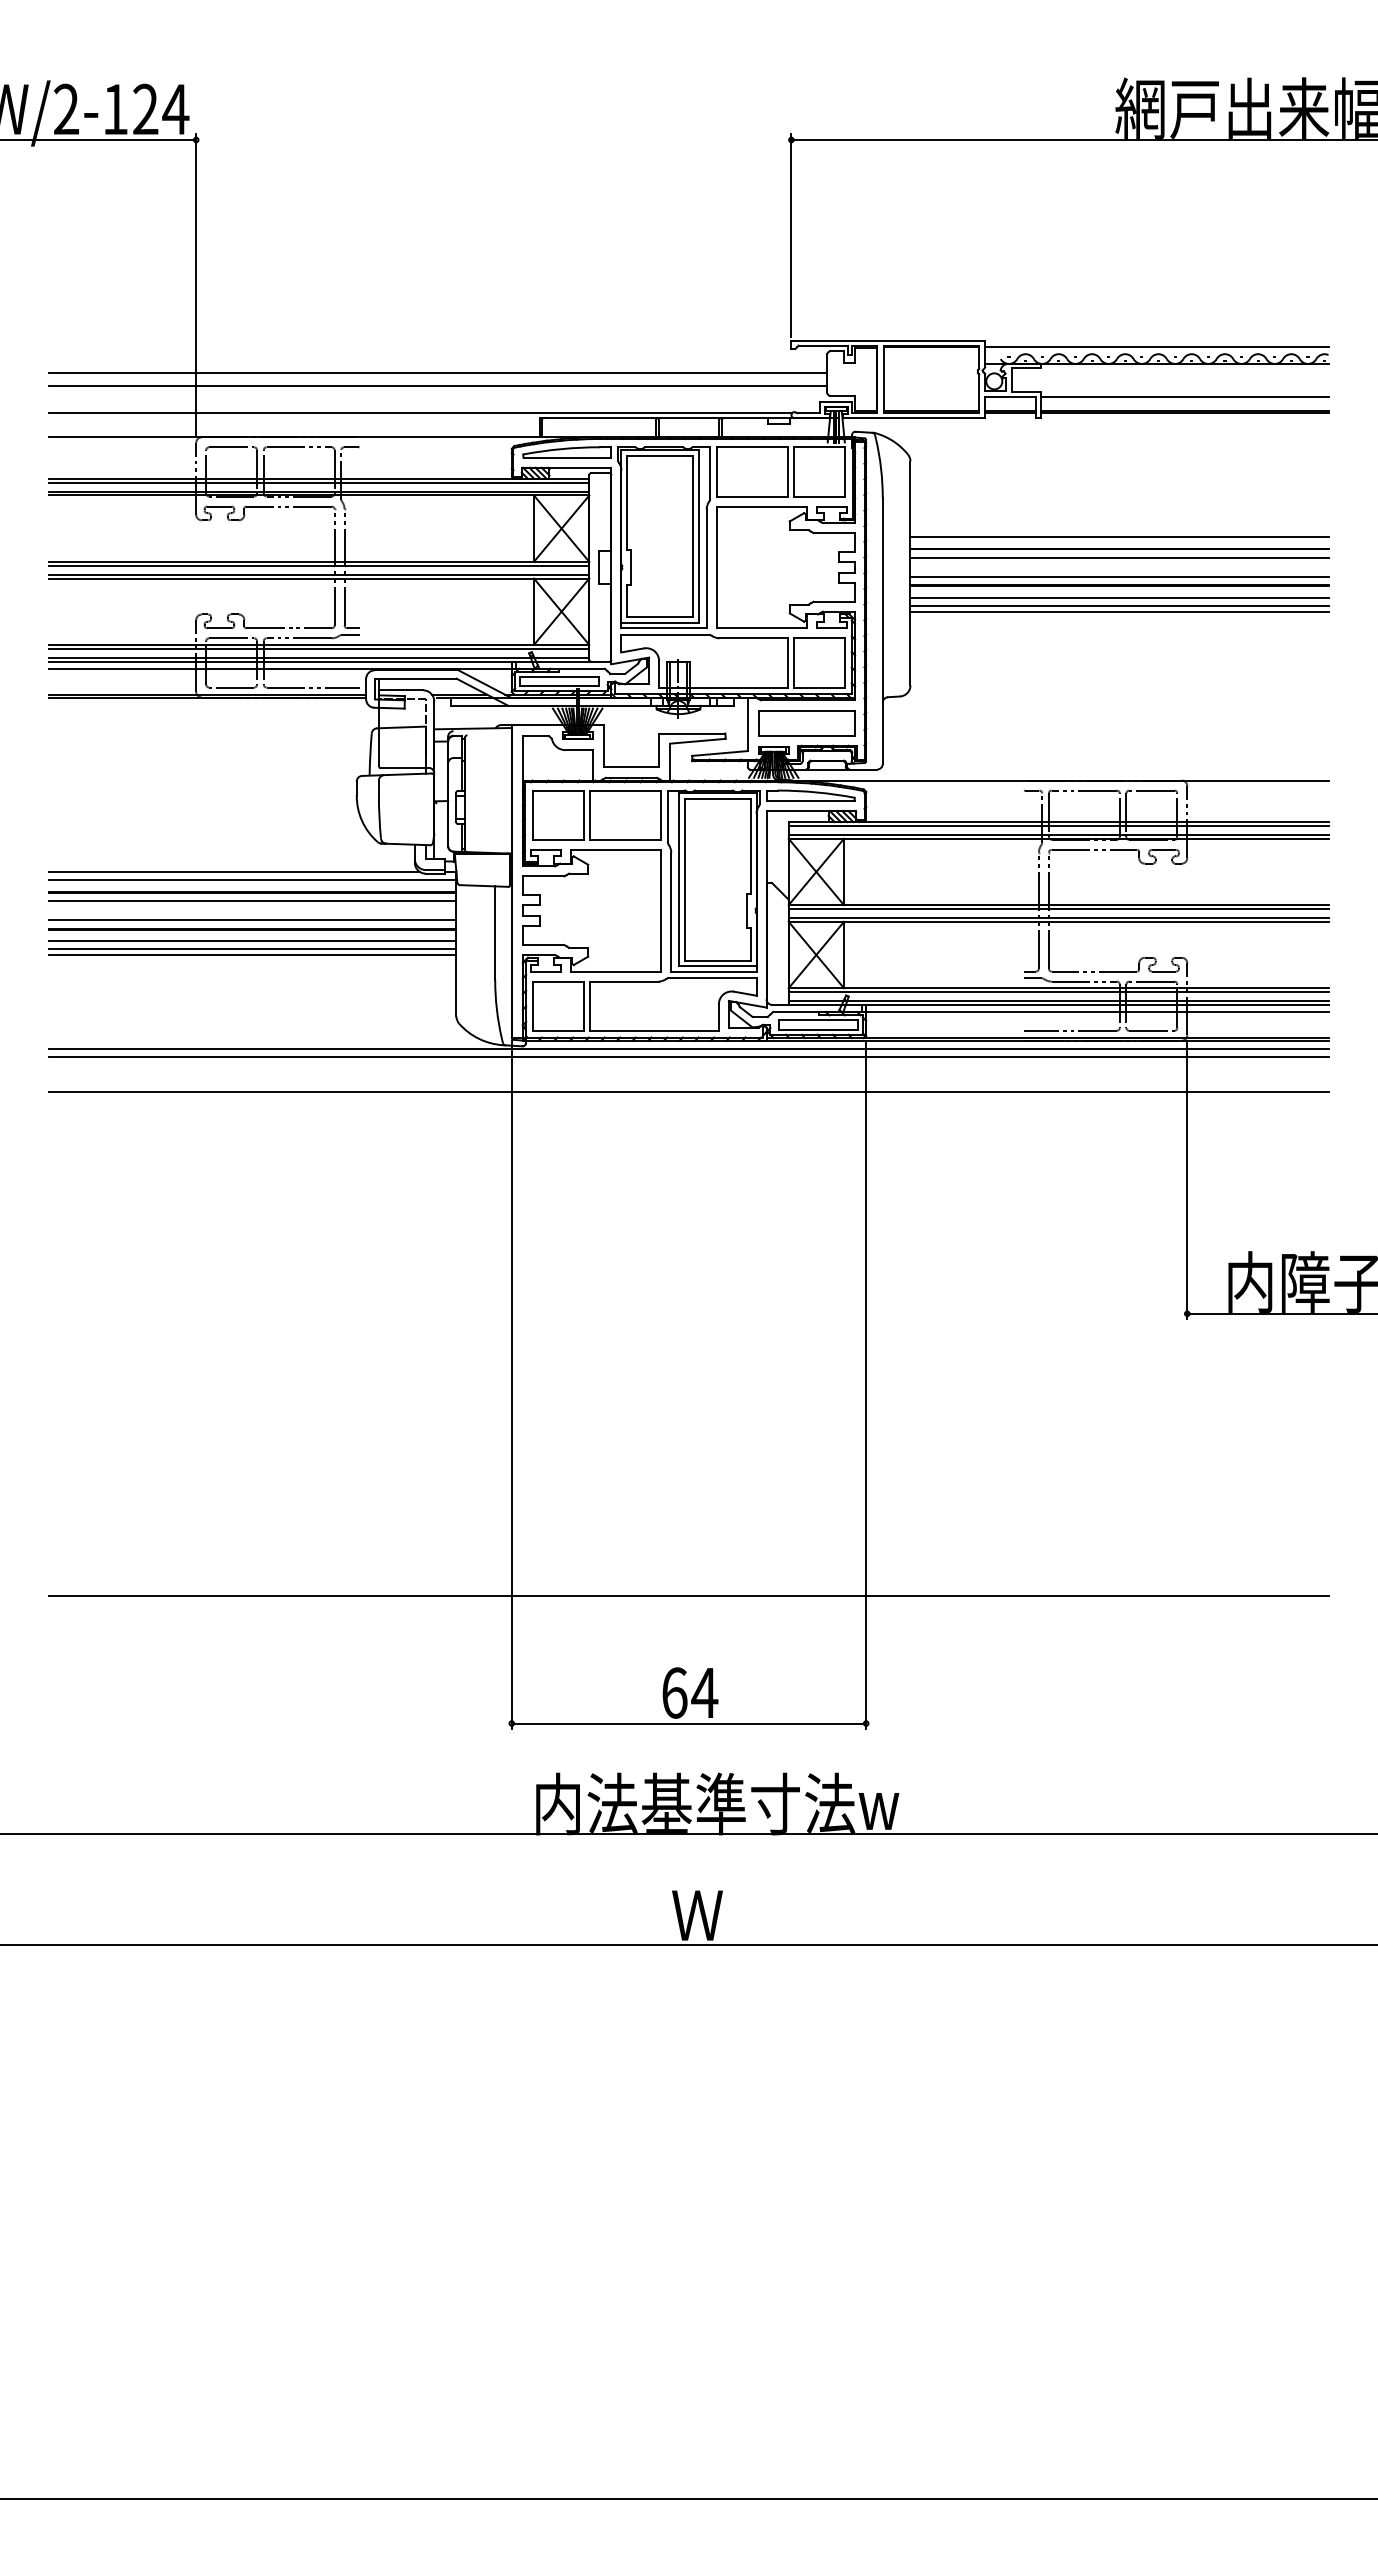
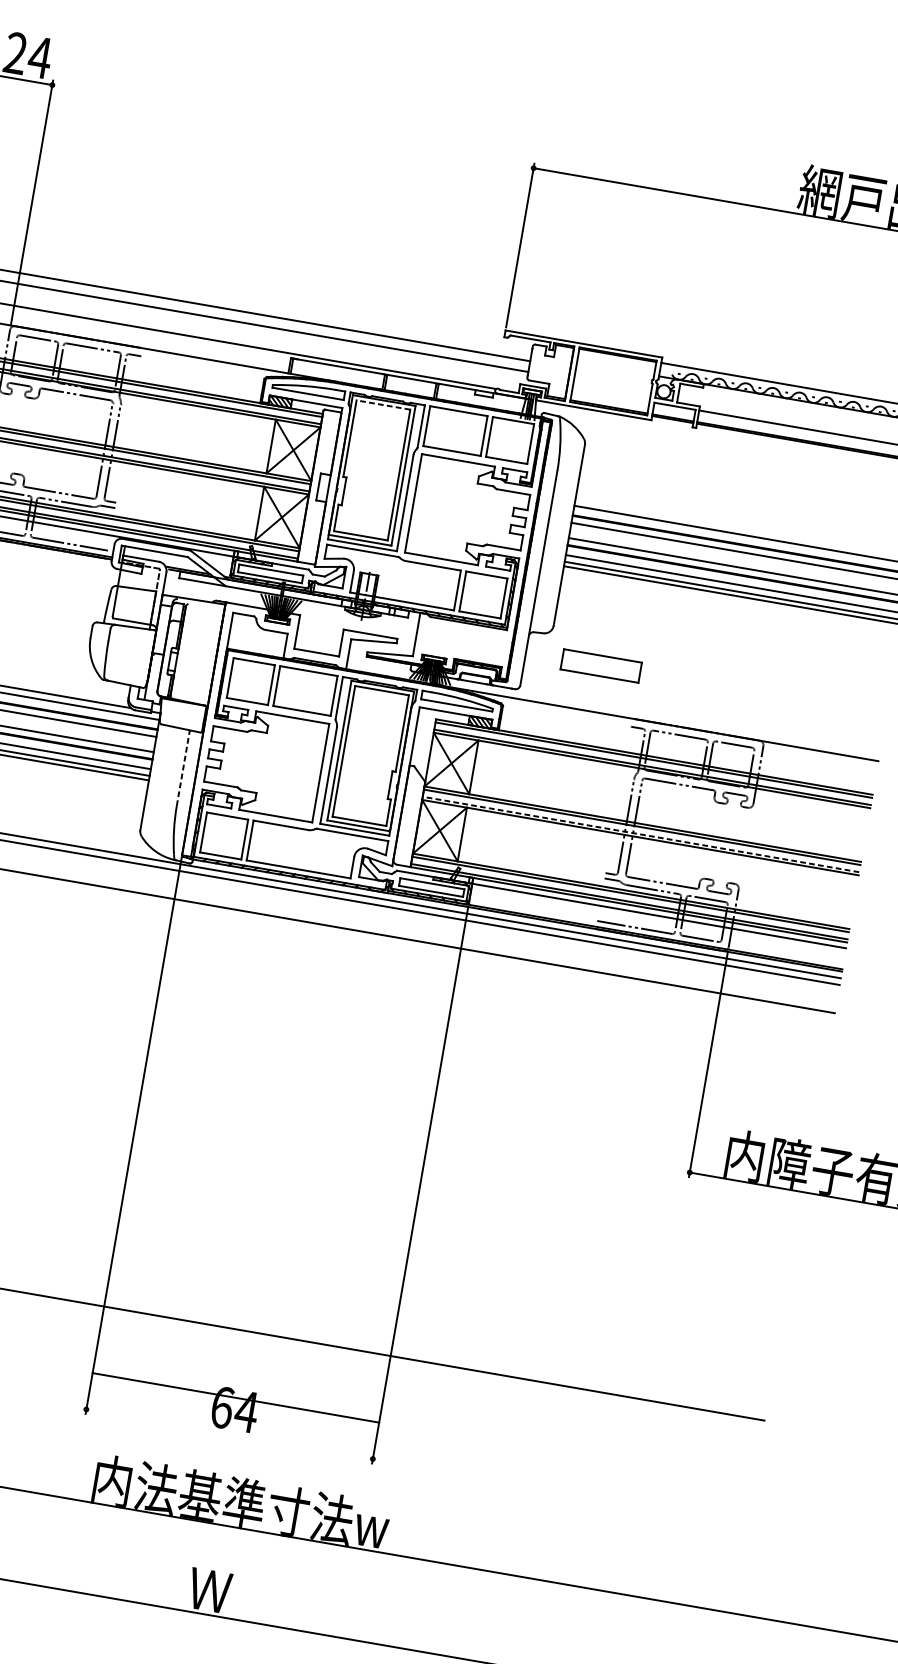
line: (659, 455) -> (382, 404), solid -> dashed
part: (806, 723) -> (600, 665), moved
line: (1058, 917) -> (640, 834), solid -> dashed
line: (495, 933) -> (183, 768), solid -> dashed
line: (688, 1723) -> (235, 1397), moved

